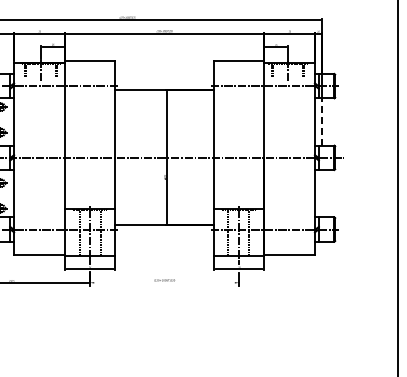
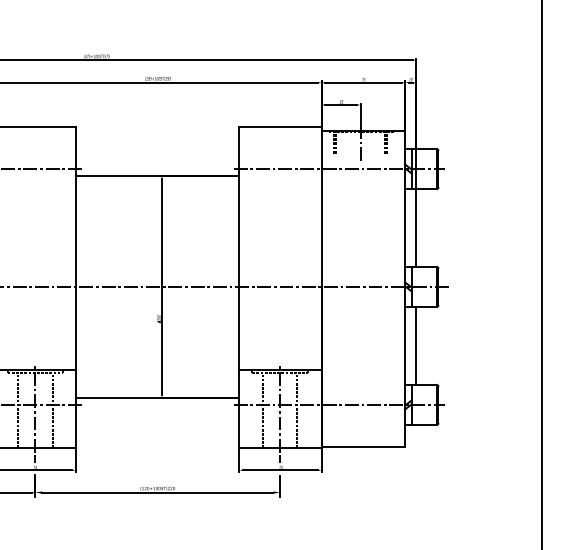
line: (321, 122) -> (415, 228), dashed -> solid
line: (321, 193) -> (415, 345), added
line: (164, 282) -> (157, 491), added

